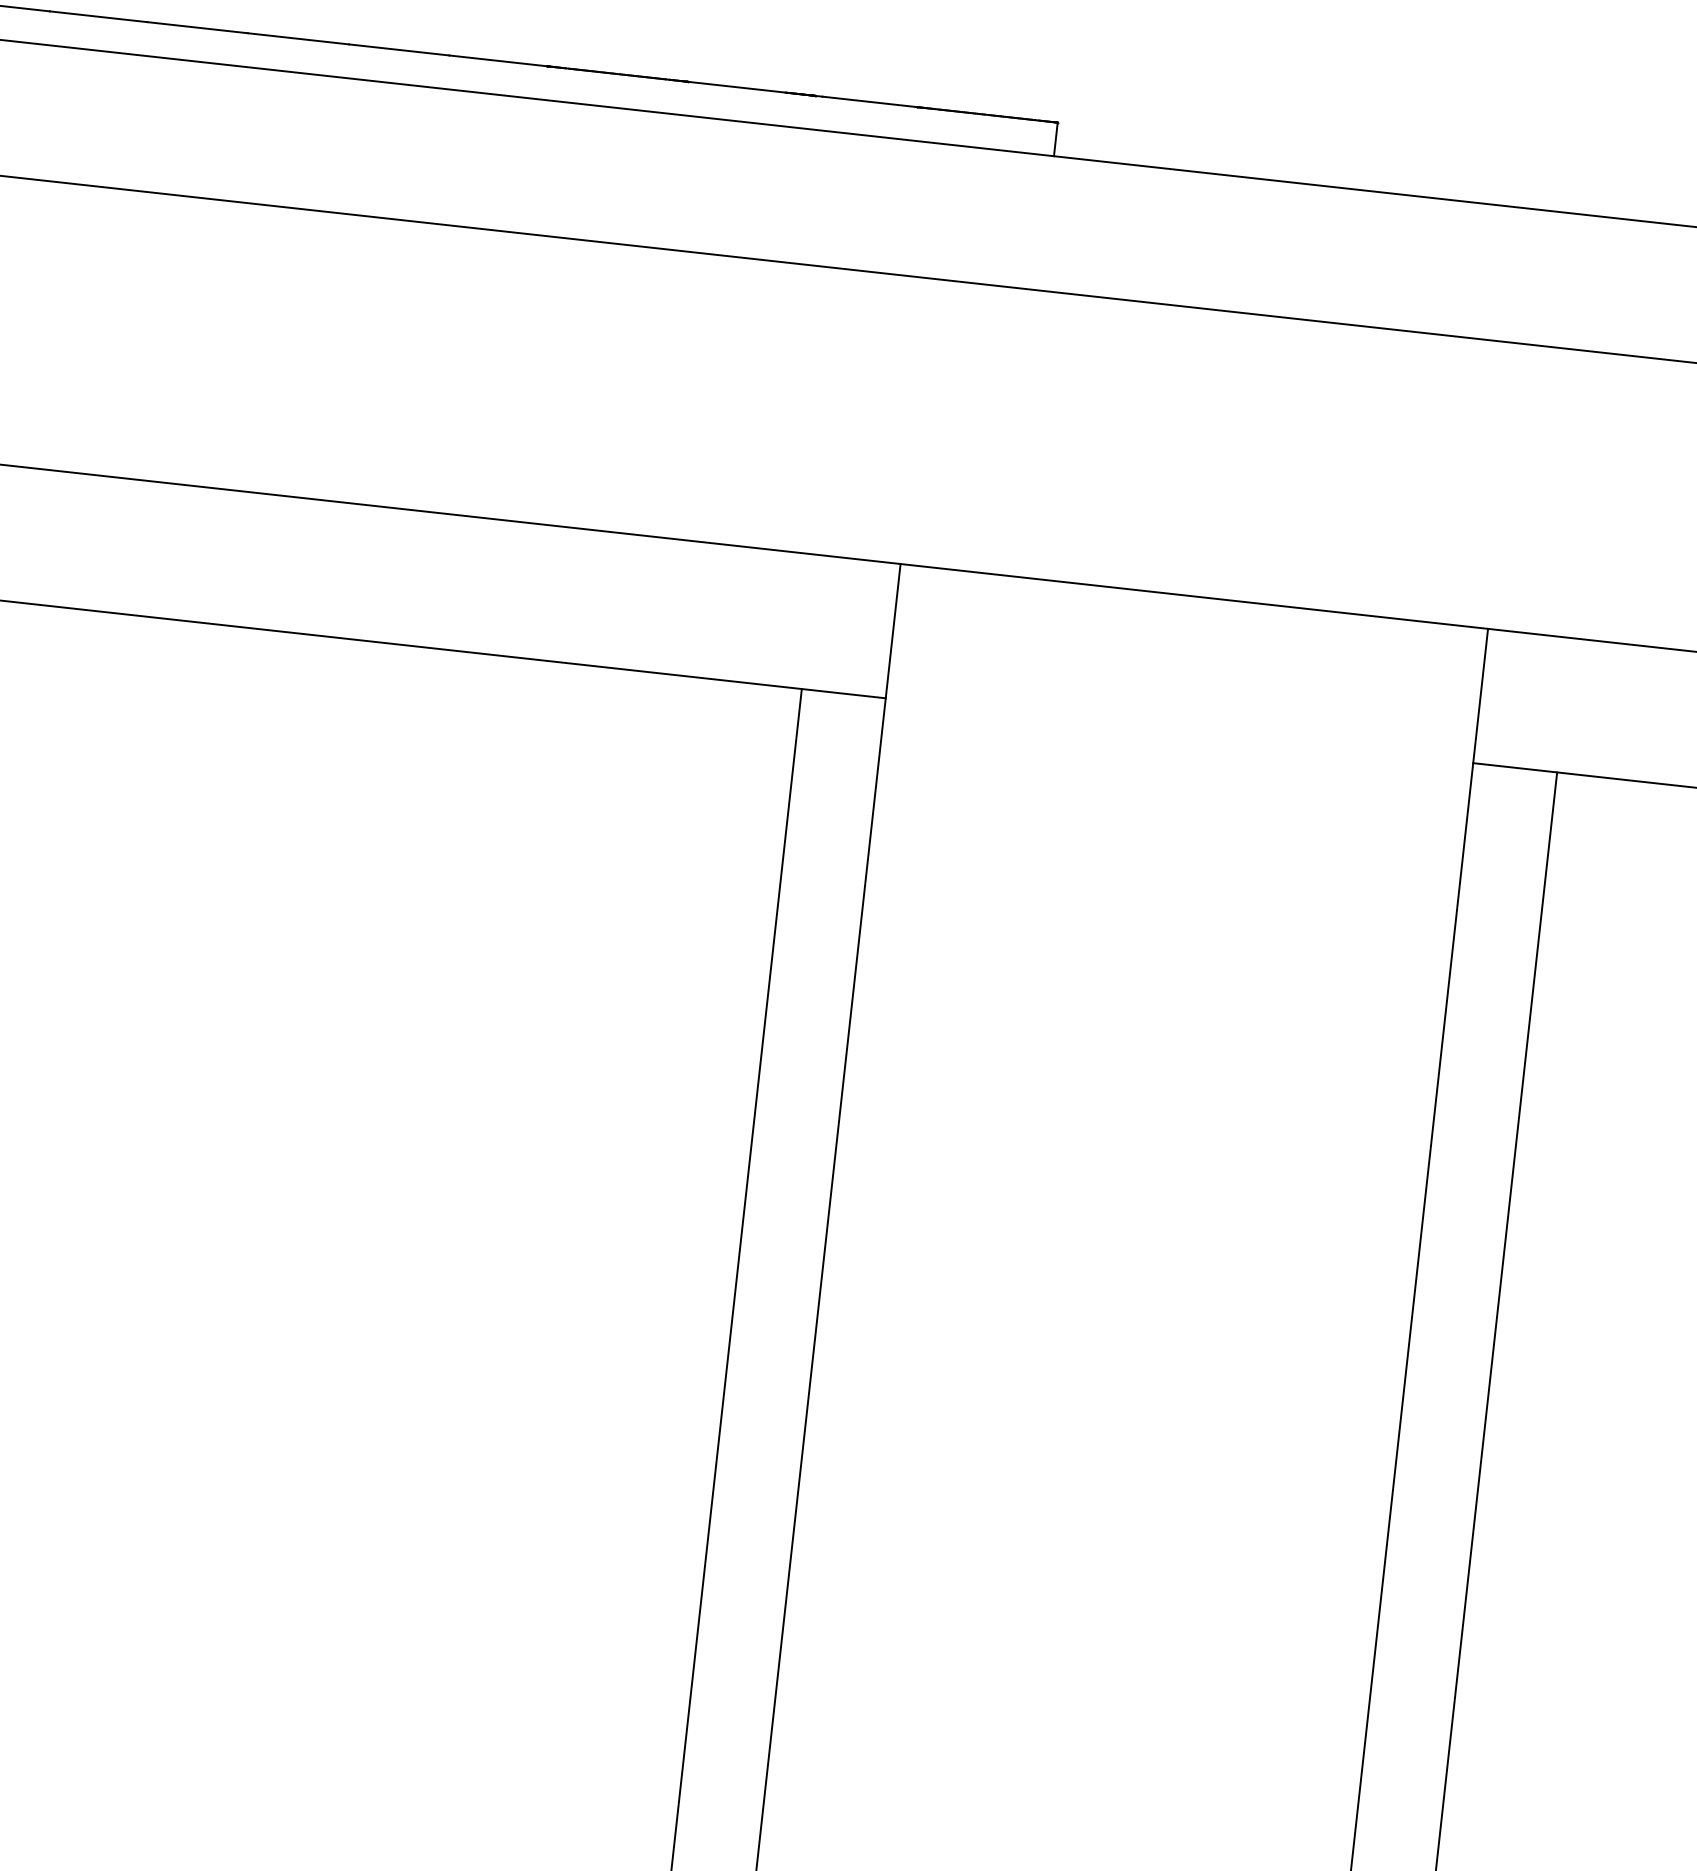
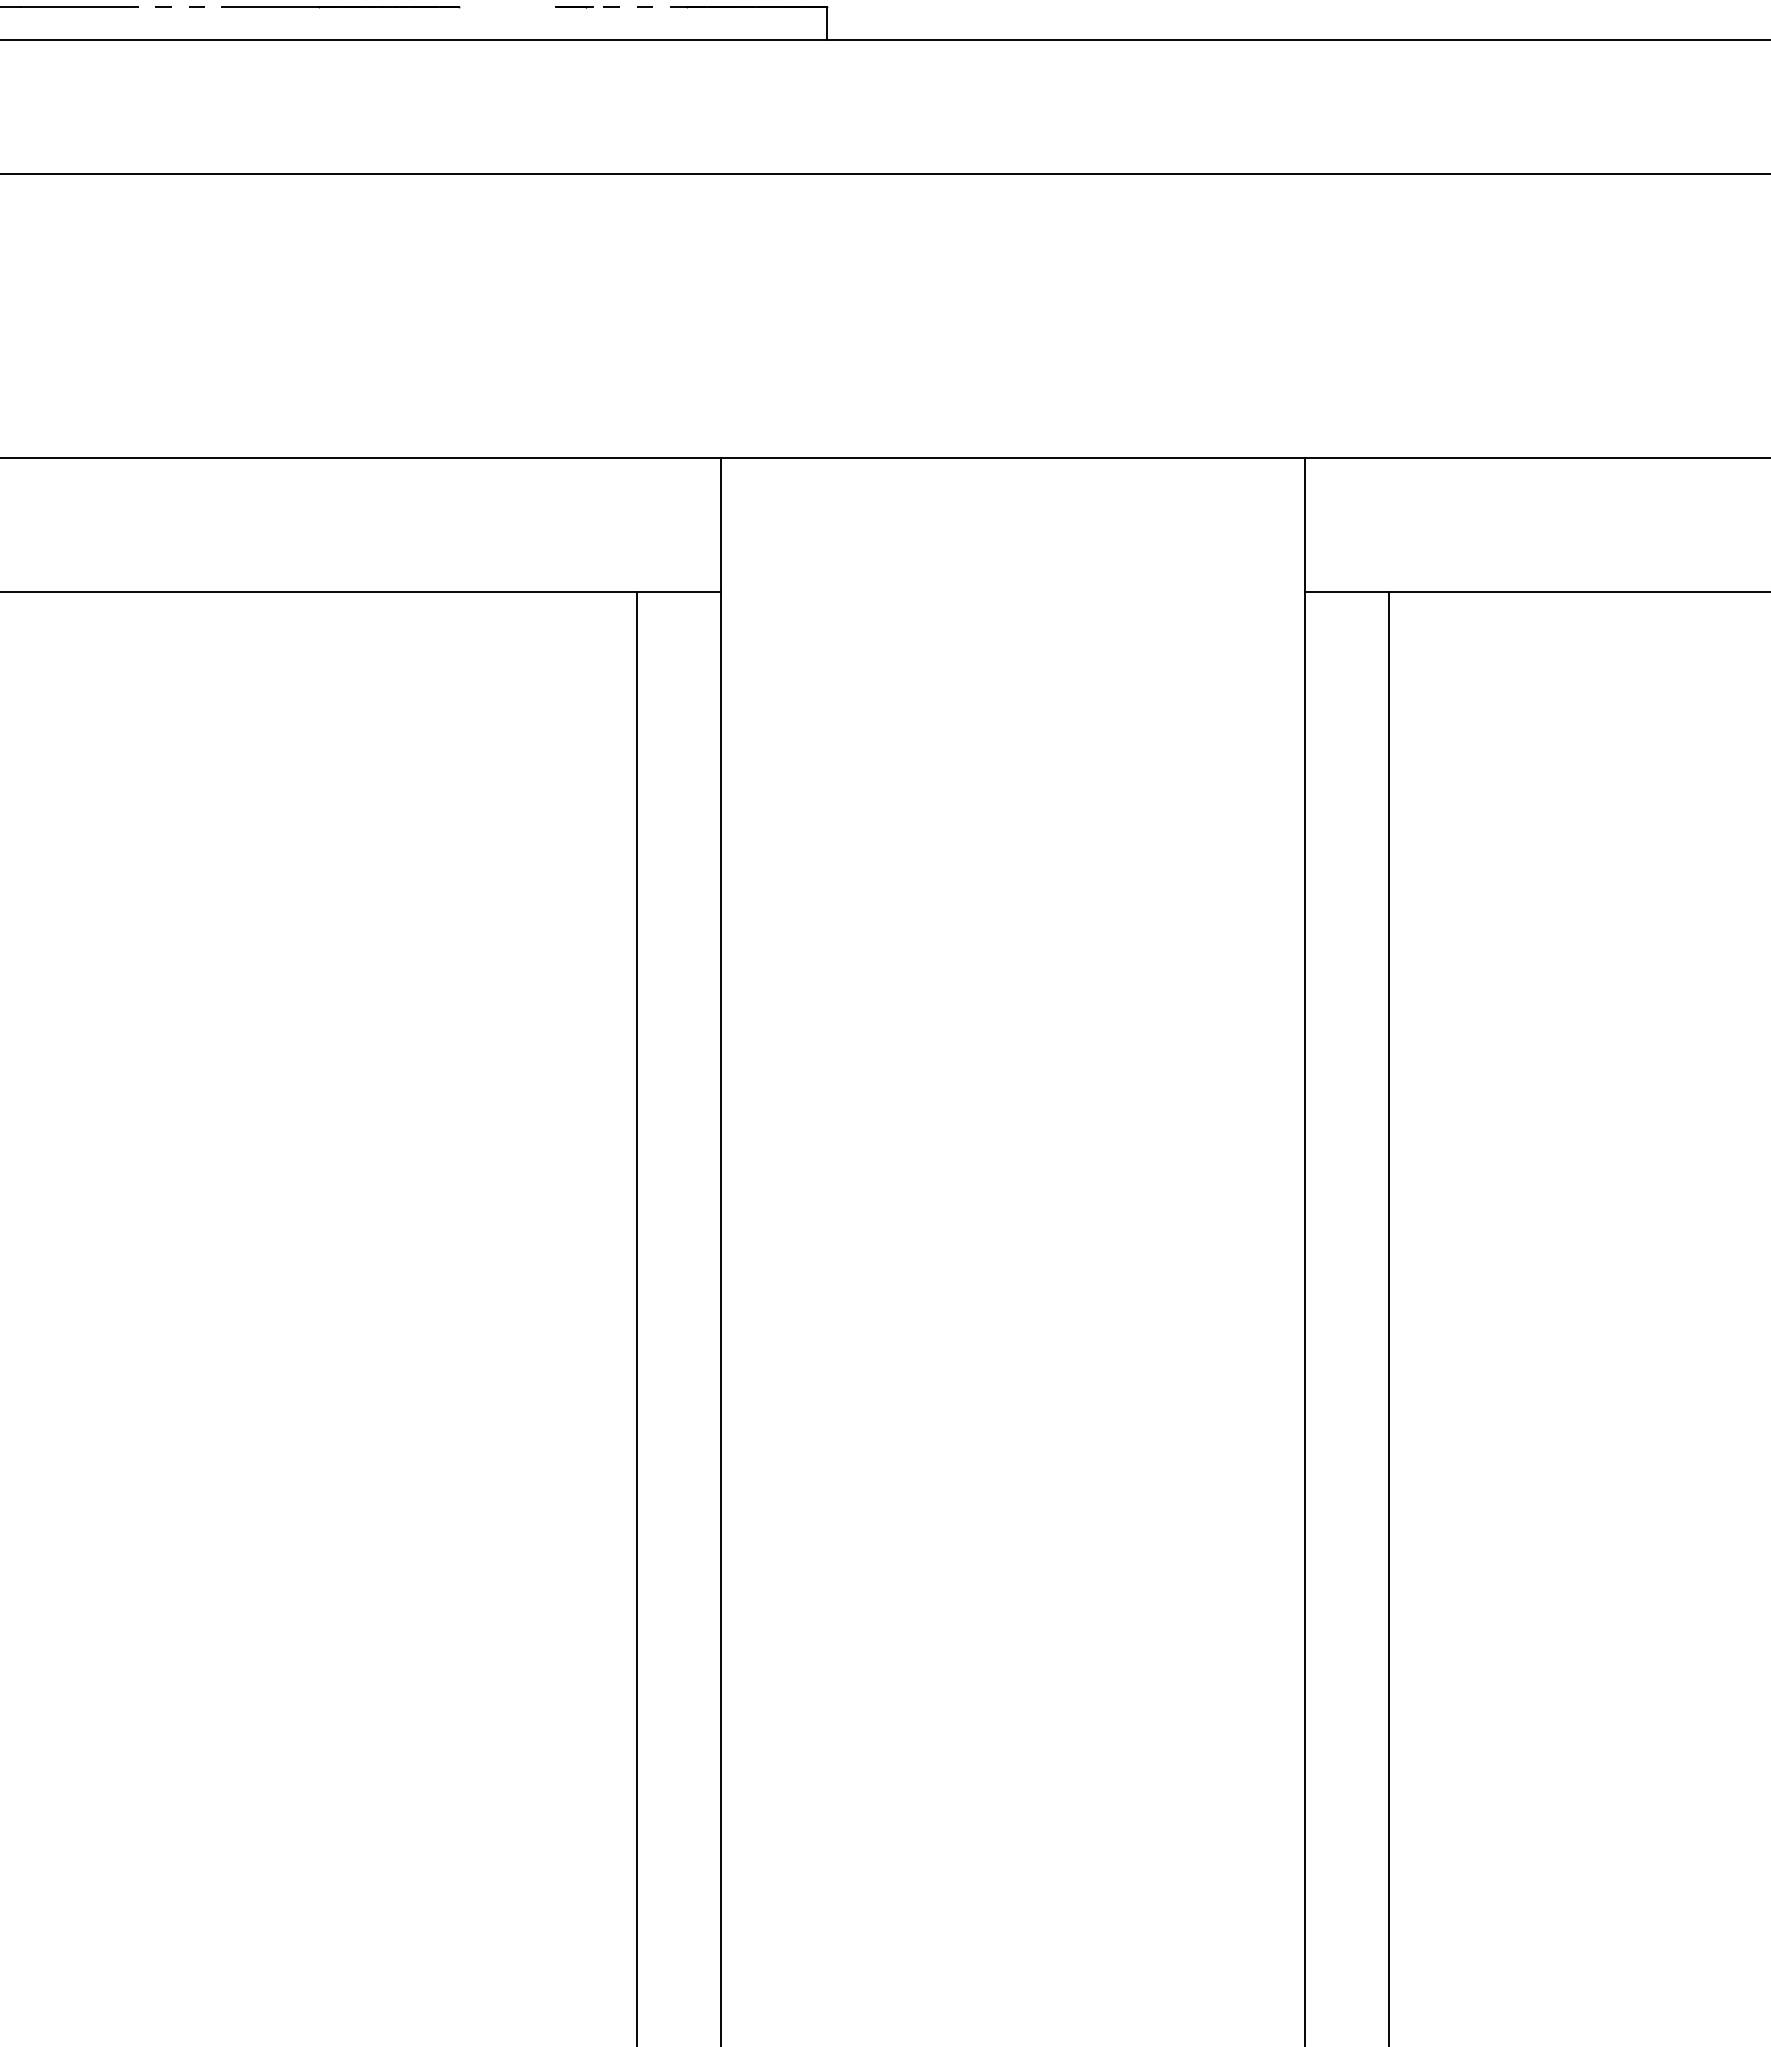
line: (399, 49) -> (171, 6), solid -> dashed
line: (736, 86) -> (507, 6), removed
line: (869, 101) -> (639, 6), solid -> dashed

